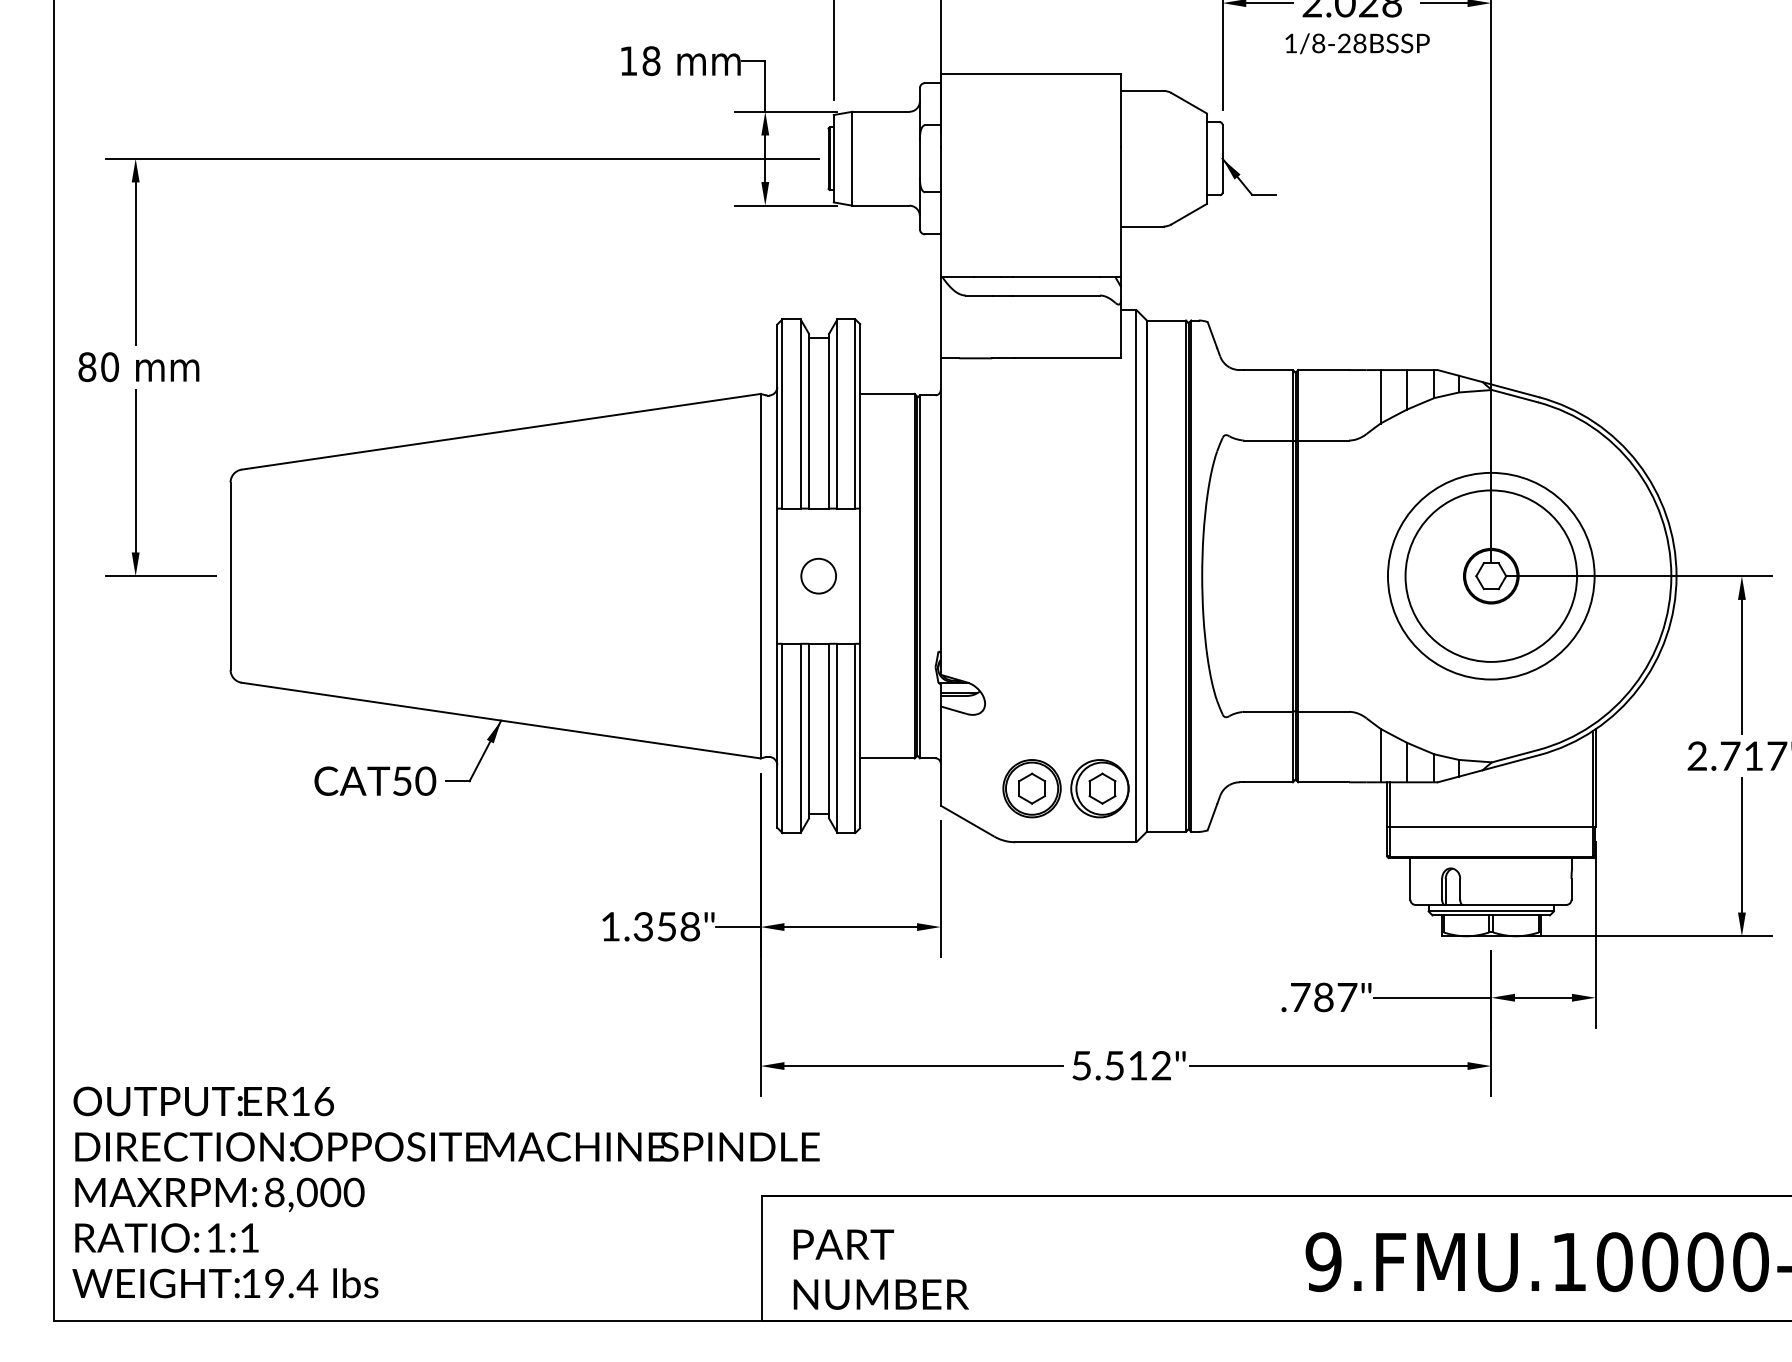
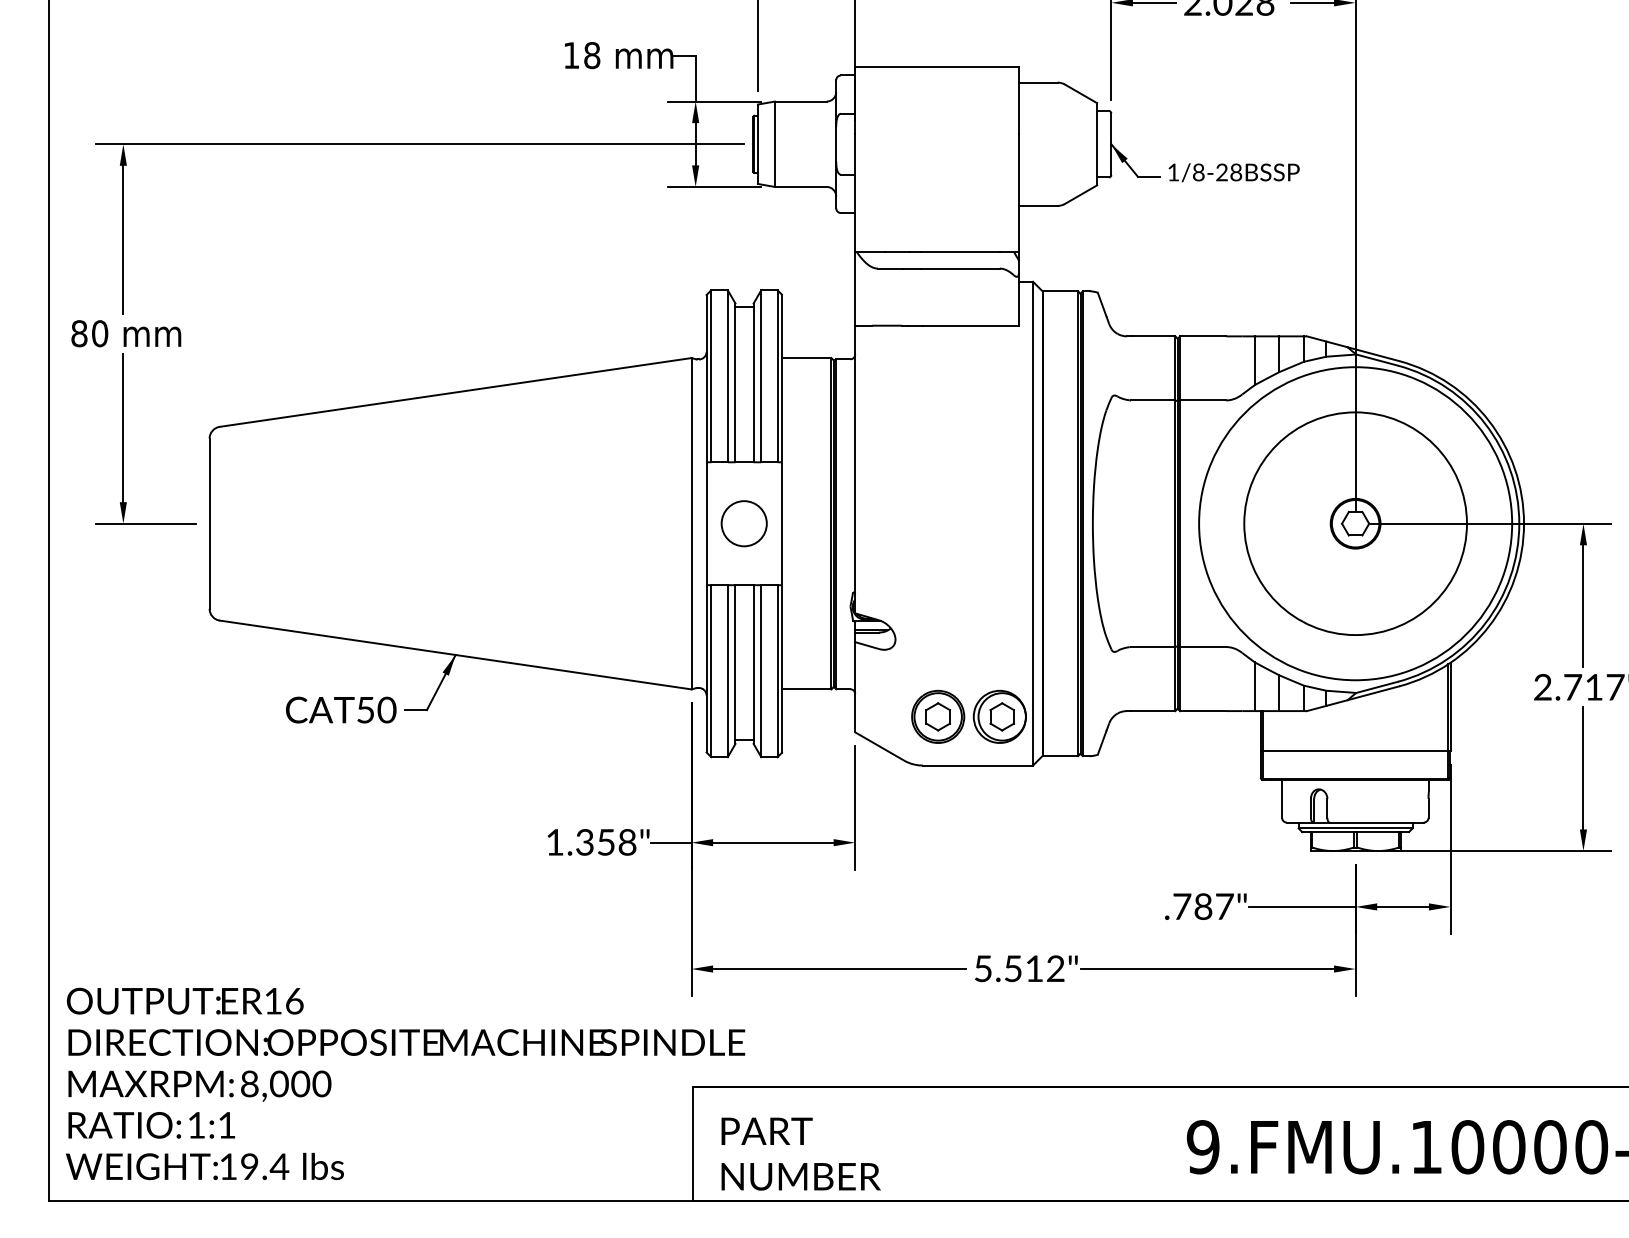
text: (1356, 43) -> (1233, 172), moved
circle: (817, 575) -> (743, 523), size x1.43
circle: (1491, 575) -> (1355, 523), size x1.43
circle: (1491, 575) -> (1355, 523), size x1.67

